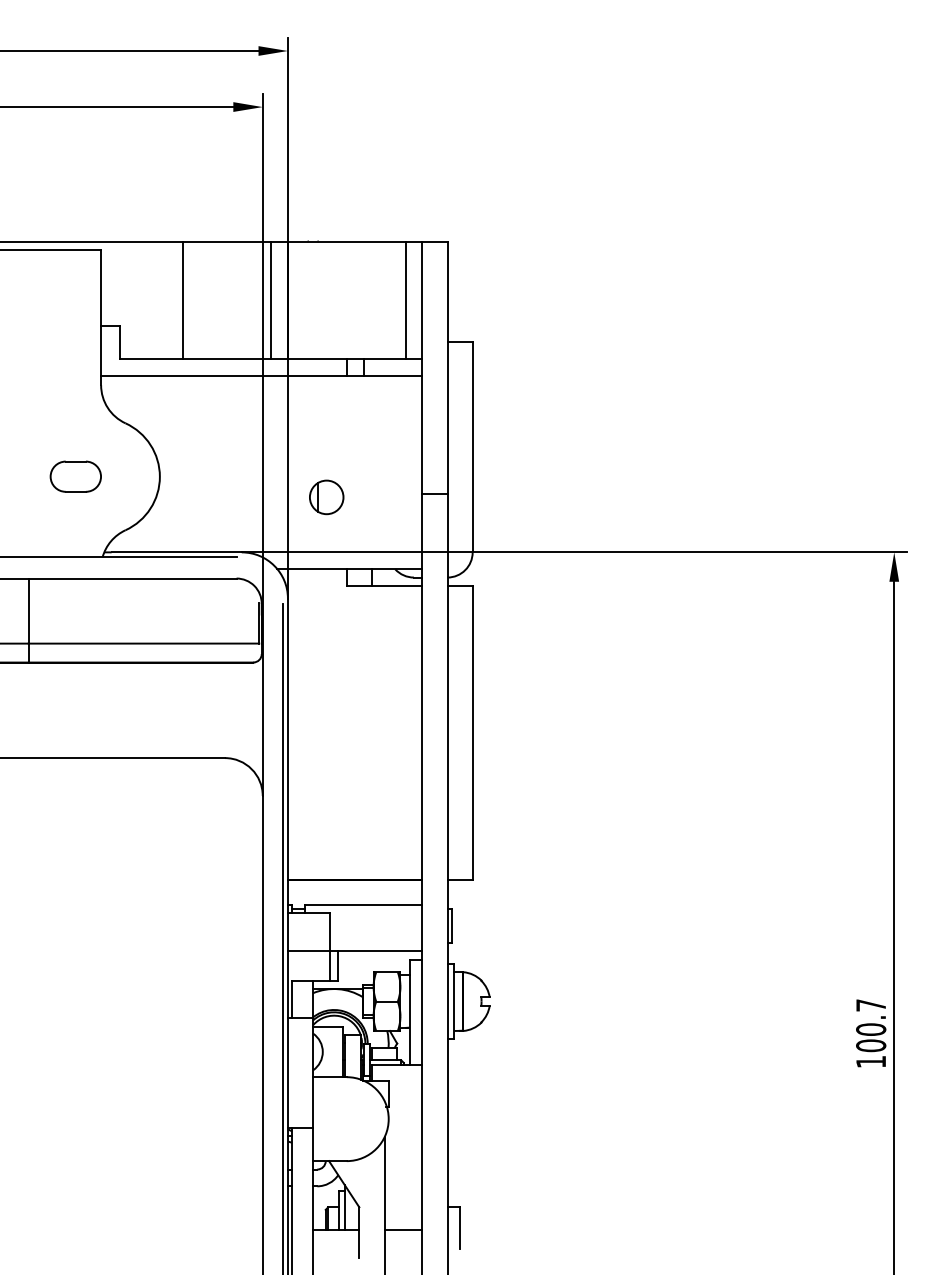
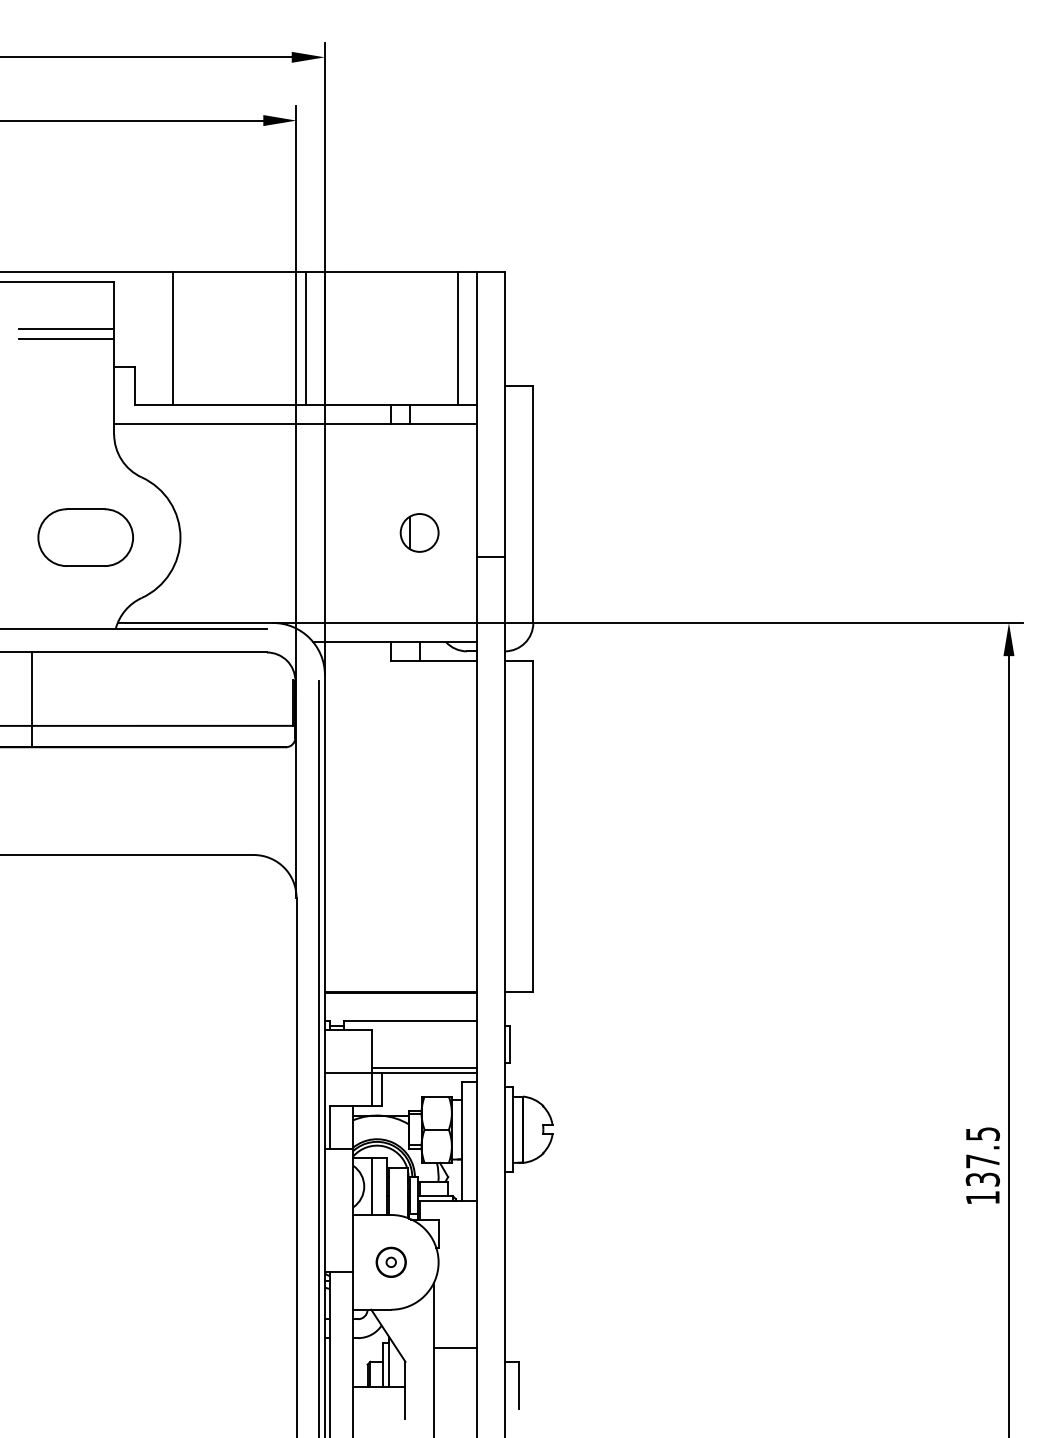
line: (58, 292) -> (66, 329), added
line: (58, 300) -> (66, 338), added
line: (182, 300) -> (173, 338), moved
part: (75, 476) -> (85, 537), size x1.67
part: (326, 497) -> (419, 532), moved
line: (376, 947) -> (424, 1068), added
text: (870, 1025) -> (982, 1156), 100.7 -> 137.5
line: (330, 1051) -> (372, 1186), added
part: (346, 1118) -> (390, 1261), added
line: (402, 1230) -> (454, 1347), moved

